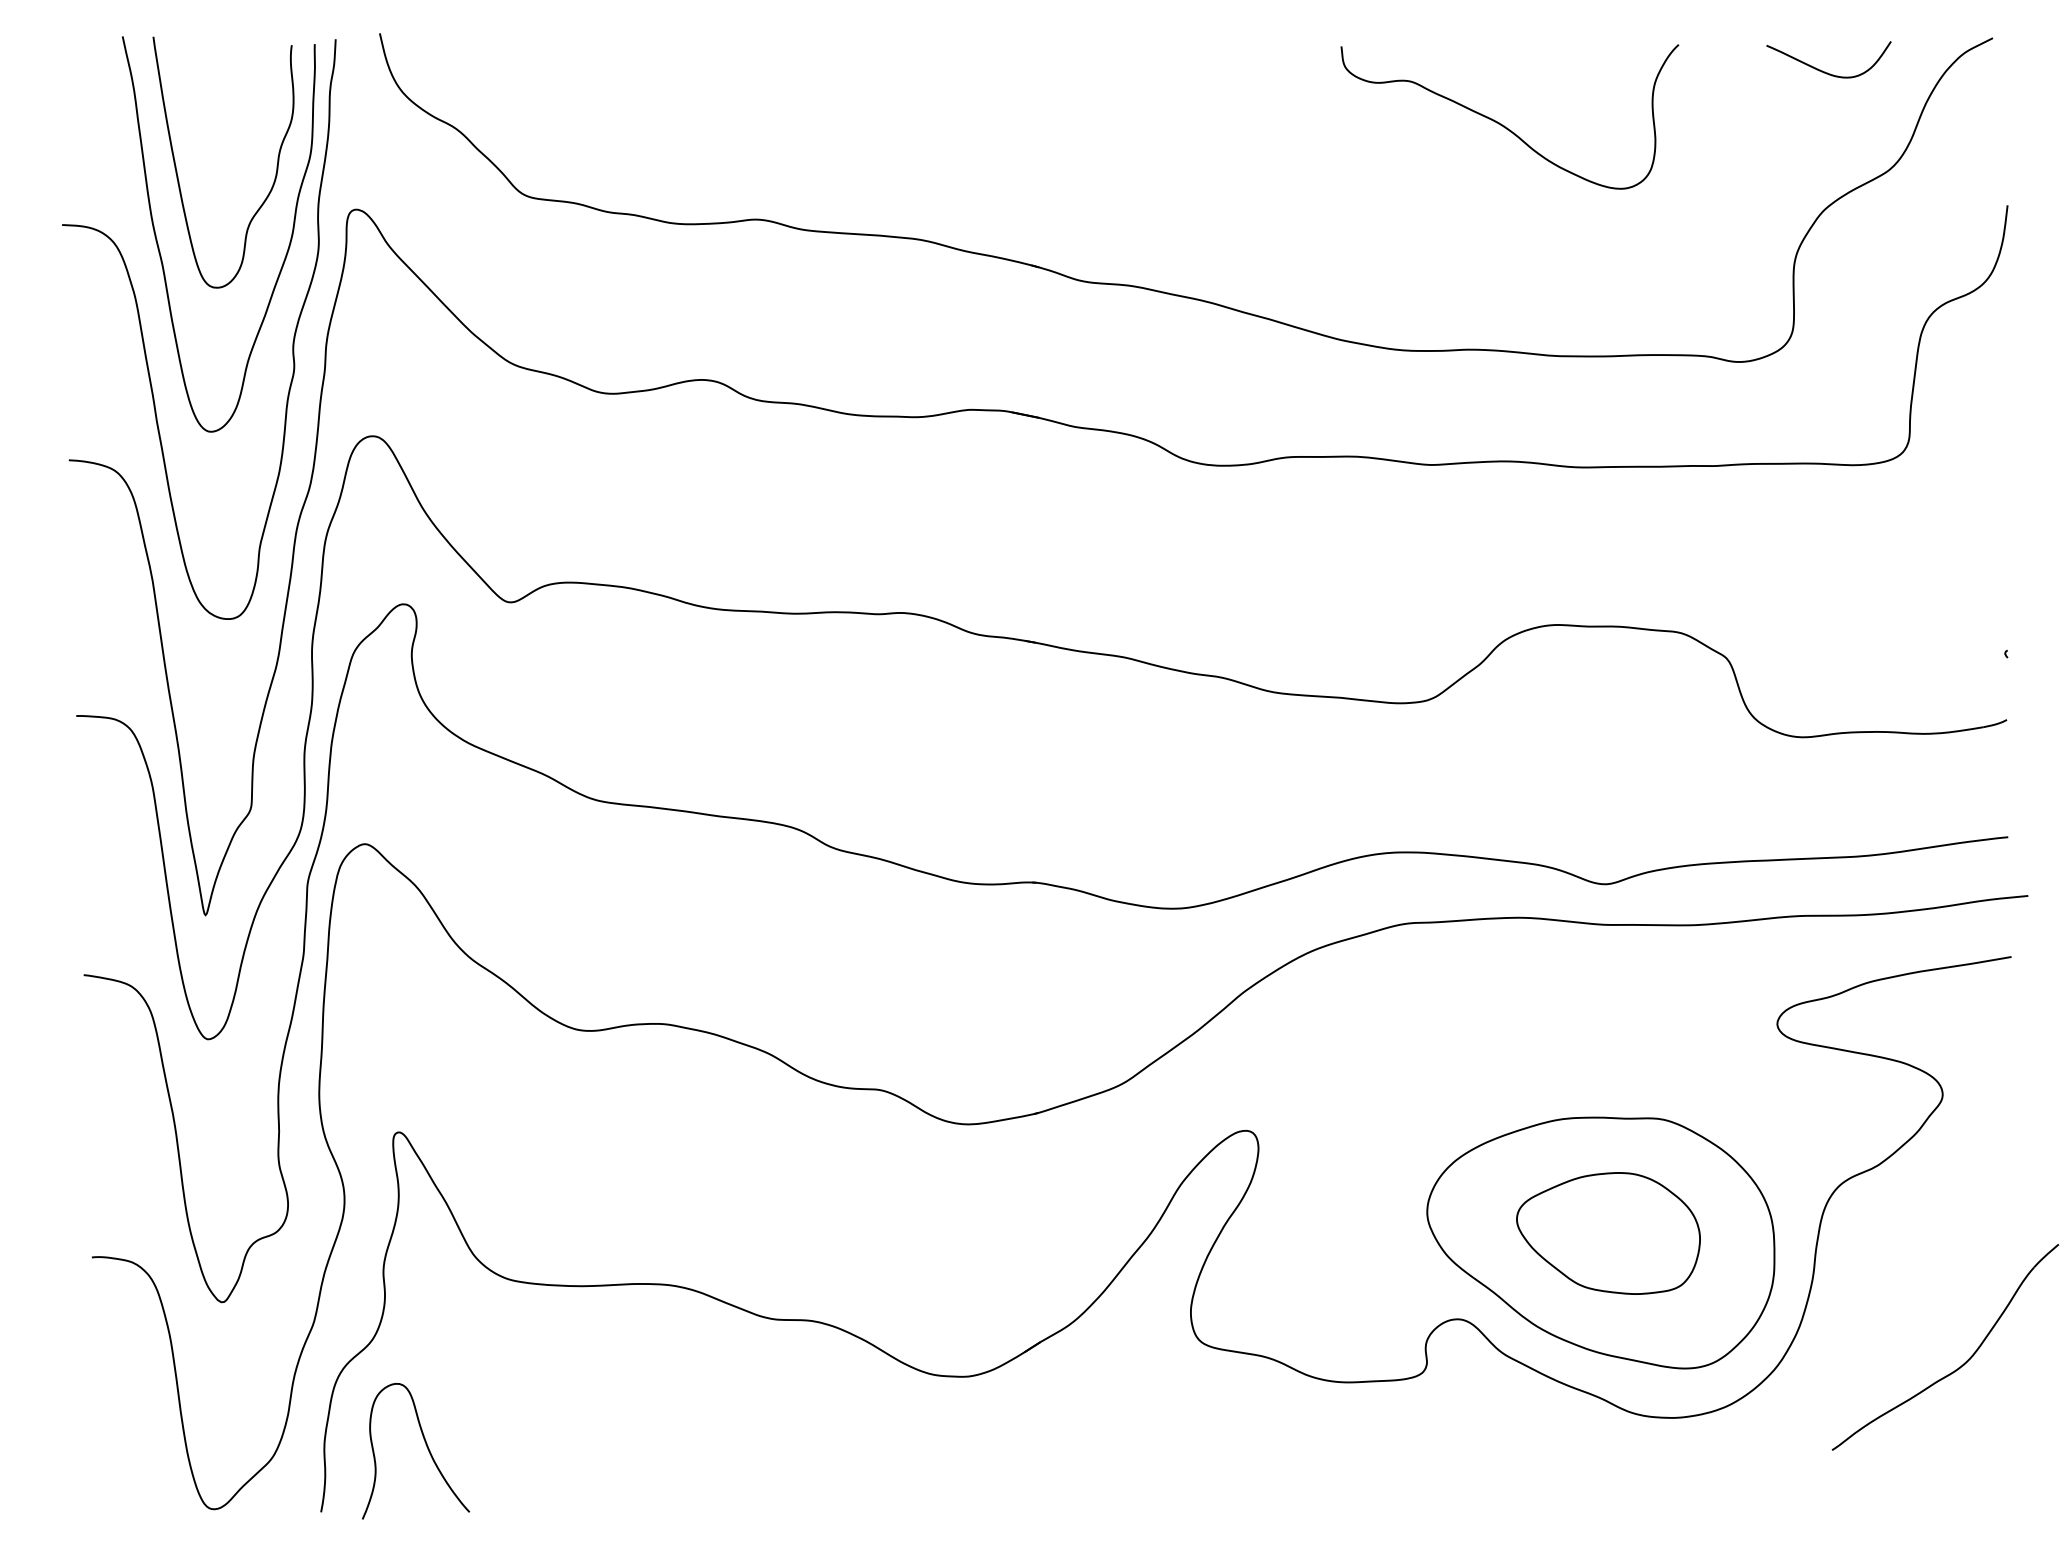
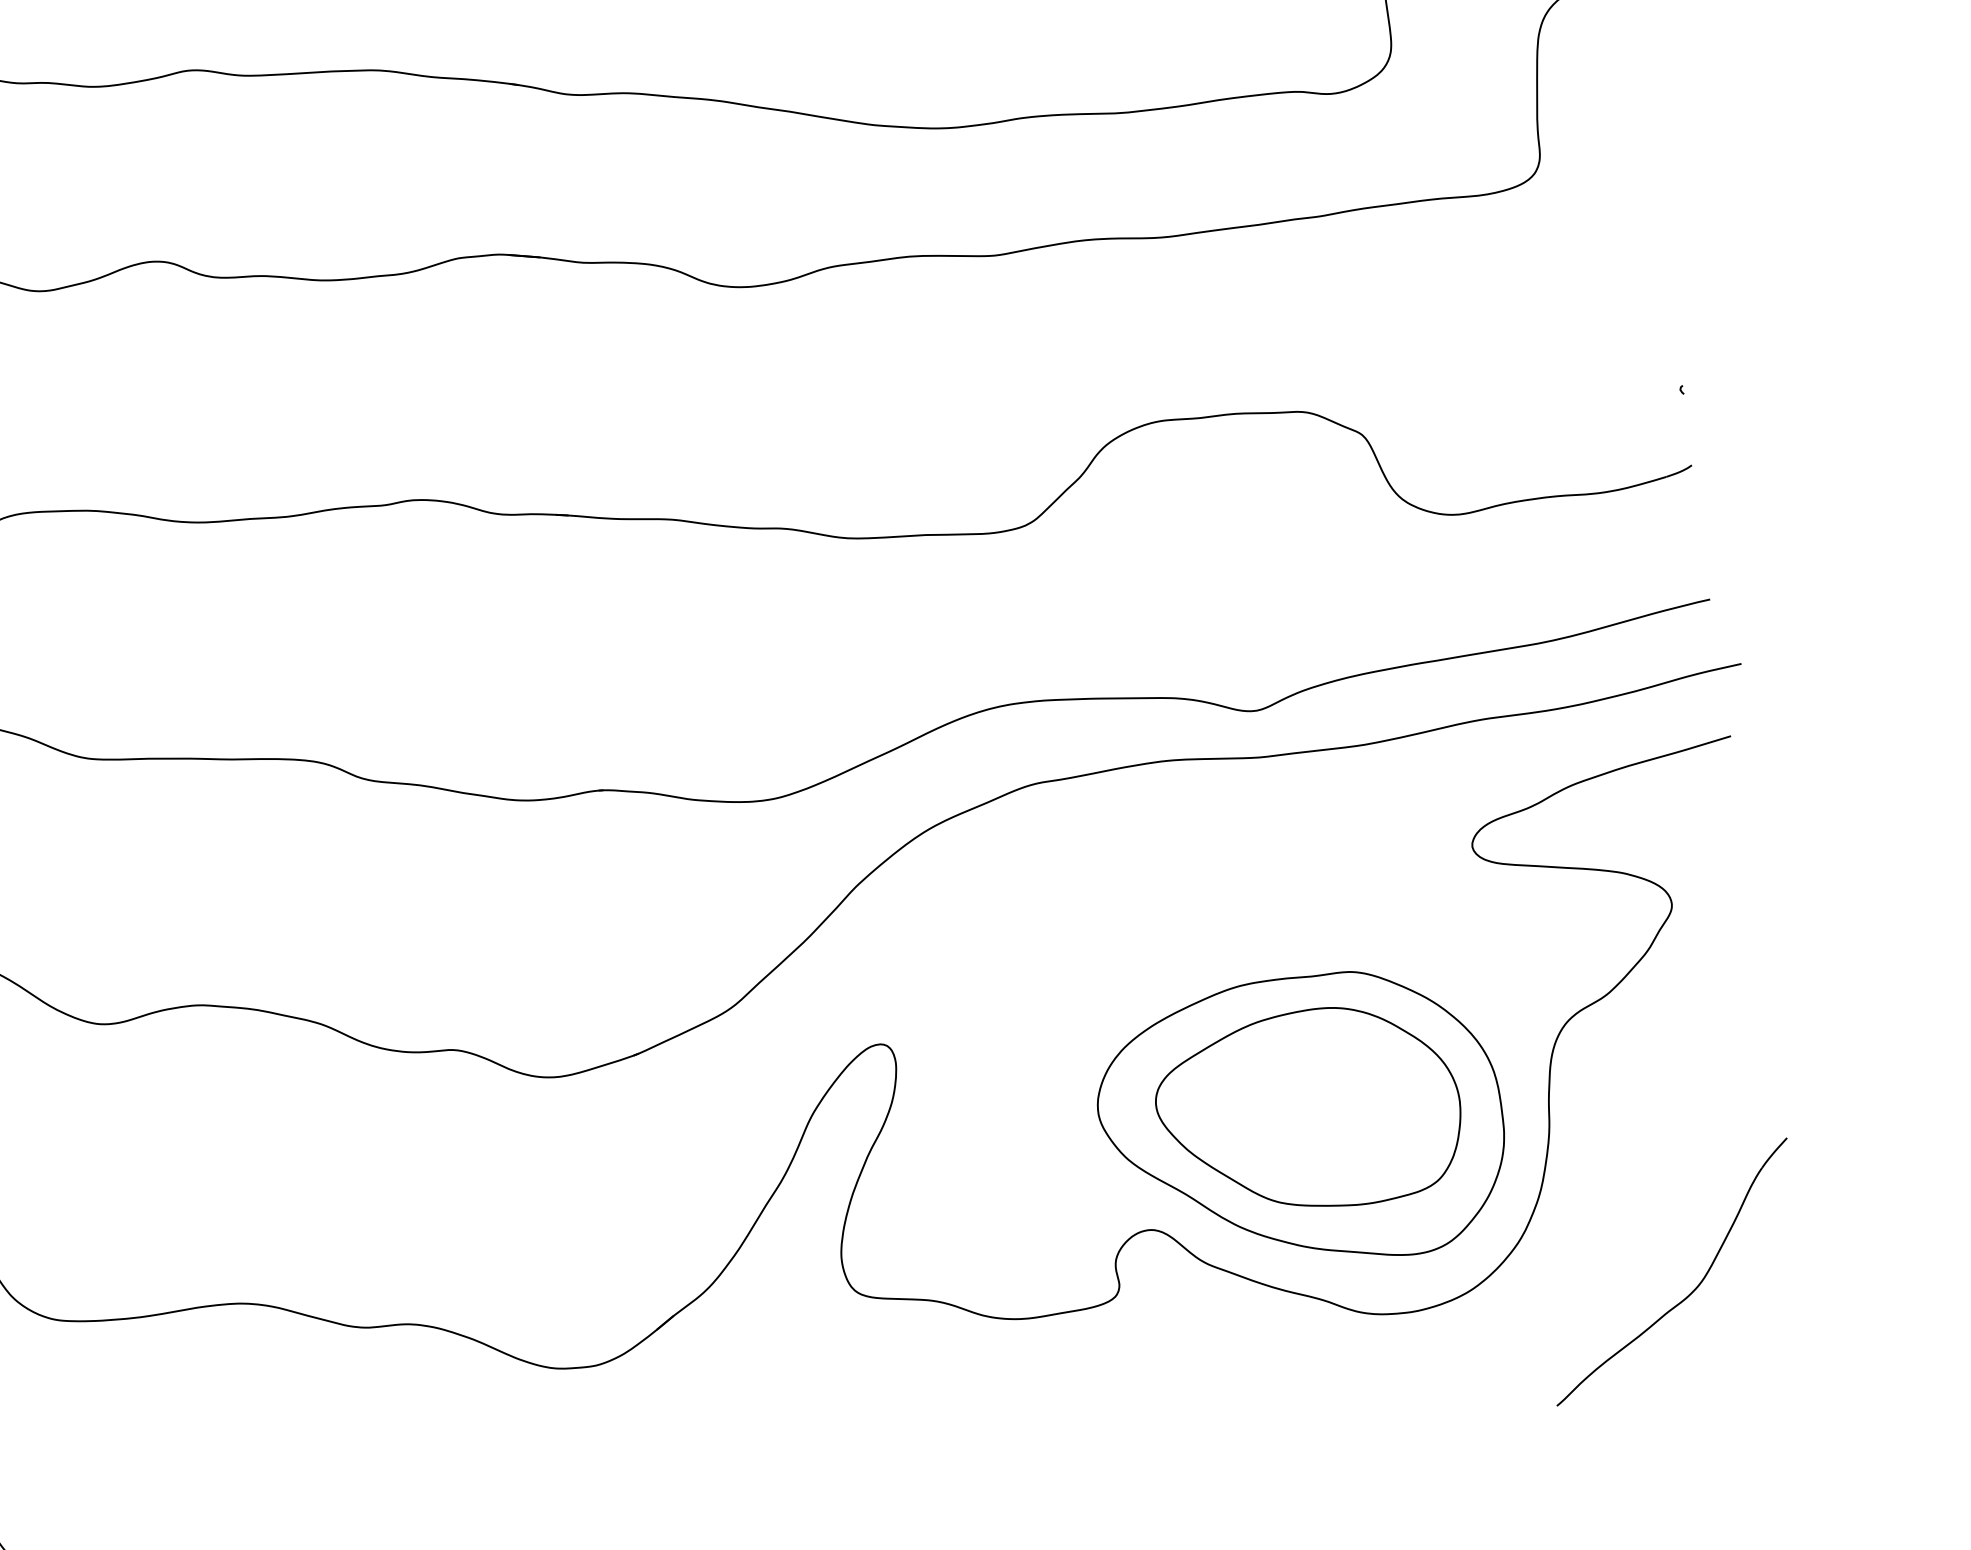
part: (1608, 1233) -> (1308, 1110), size x1.43
part: (1959, 1366) -> (1690, 1291), moved

